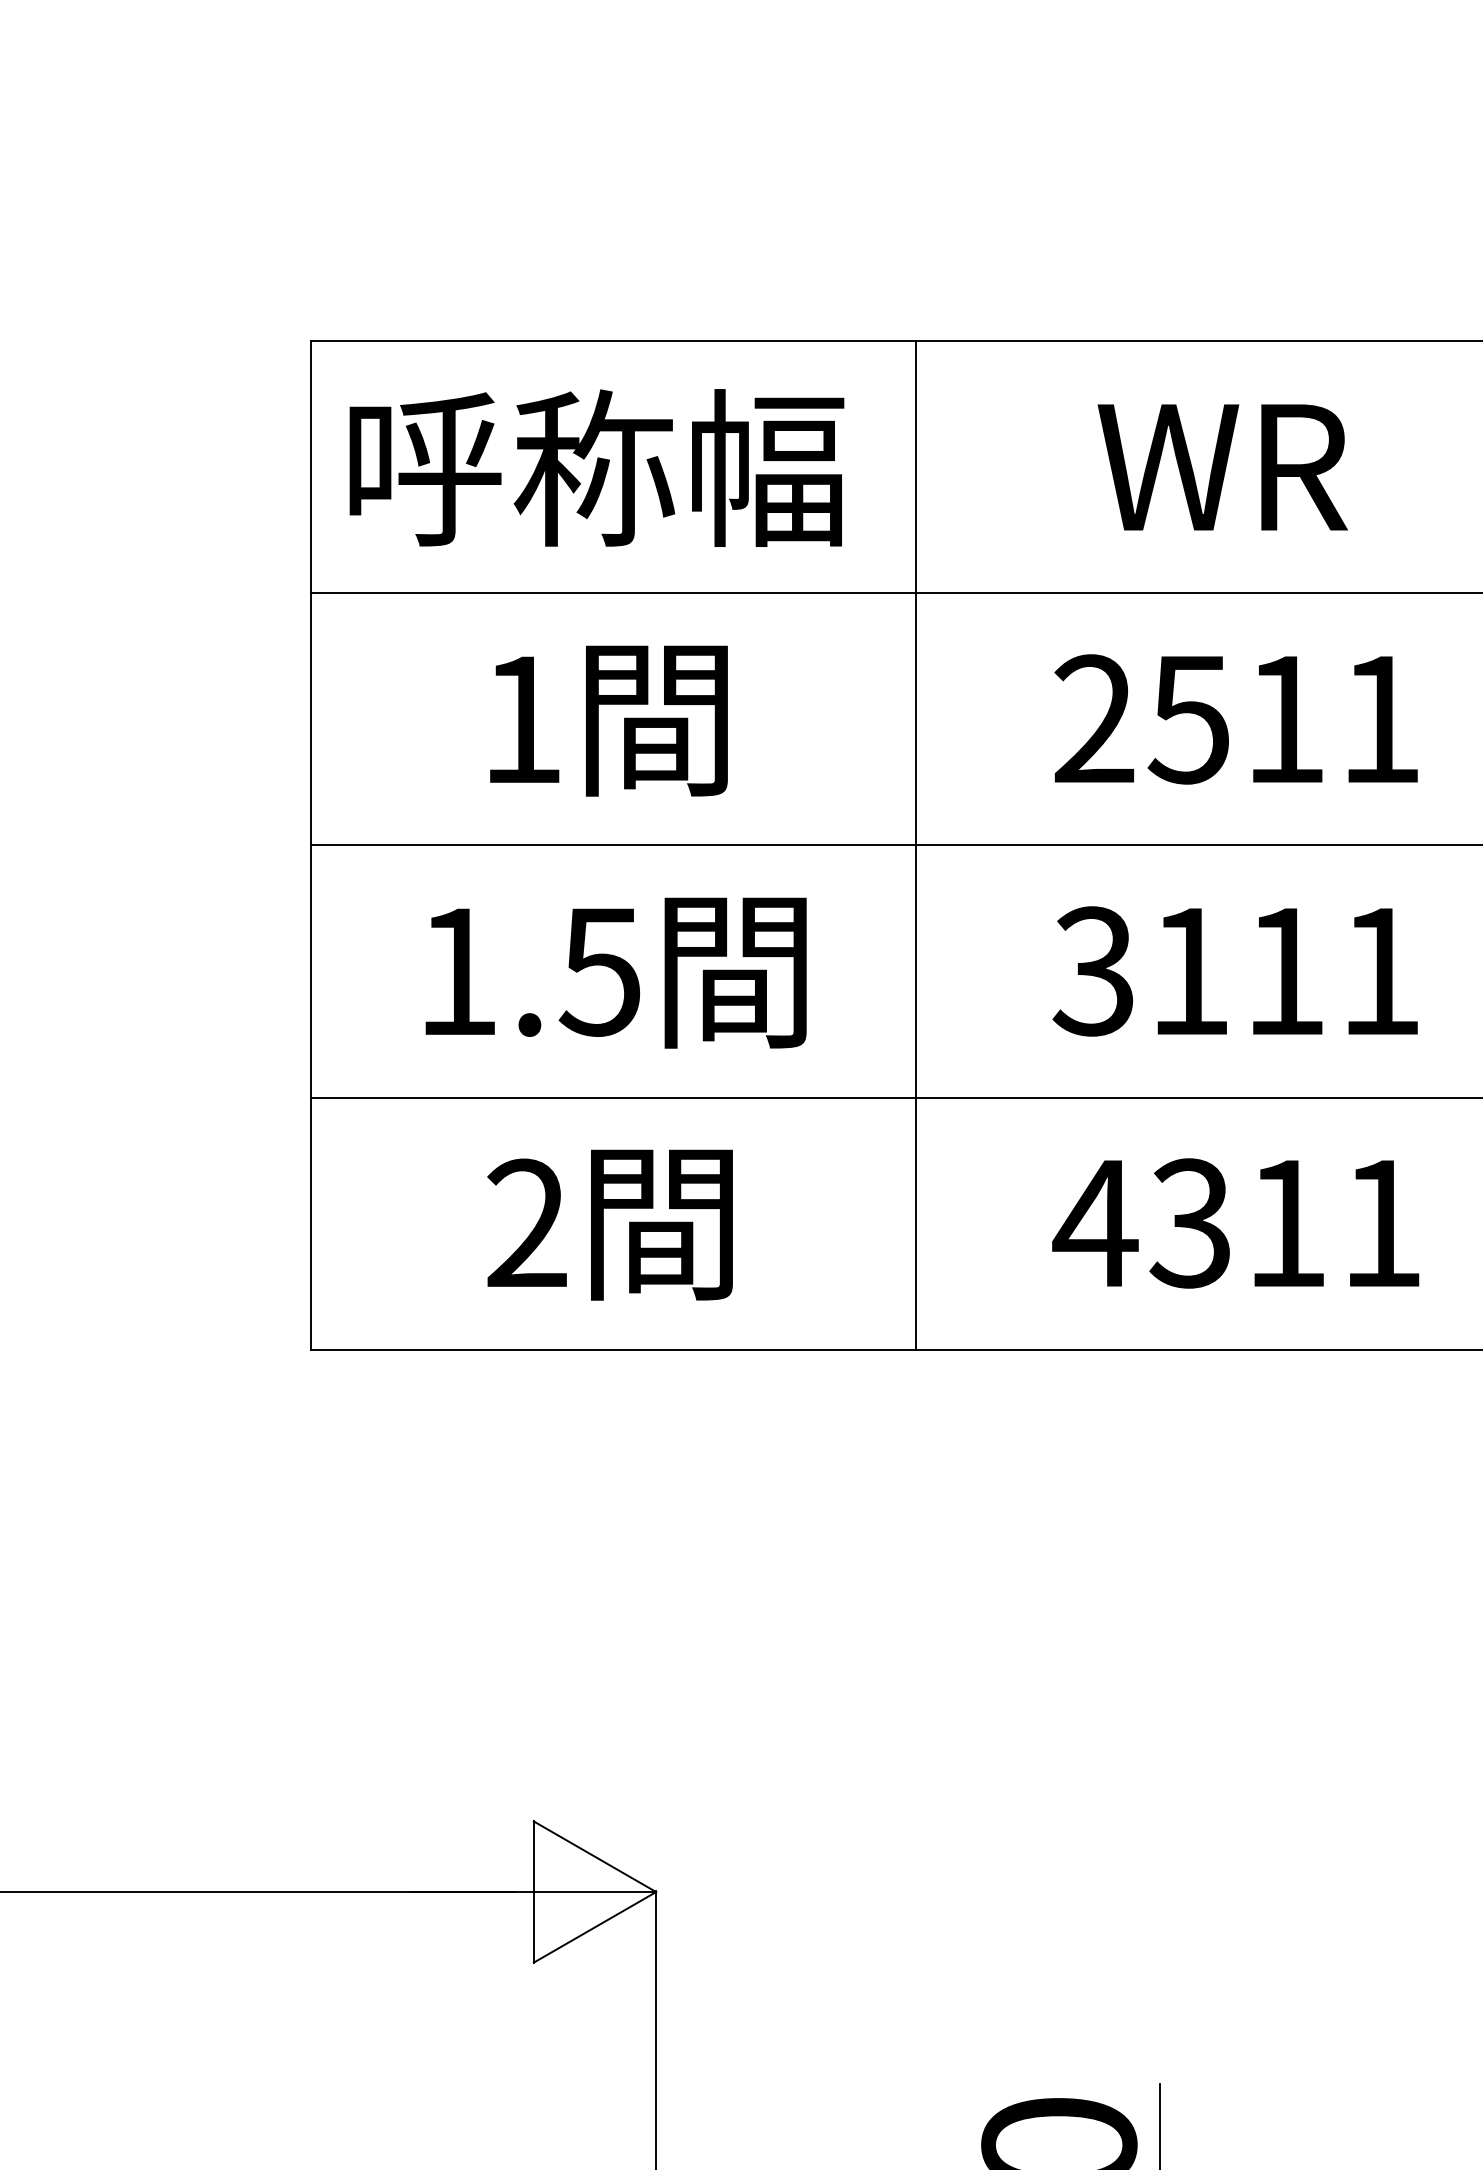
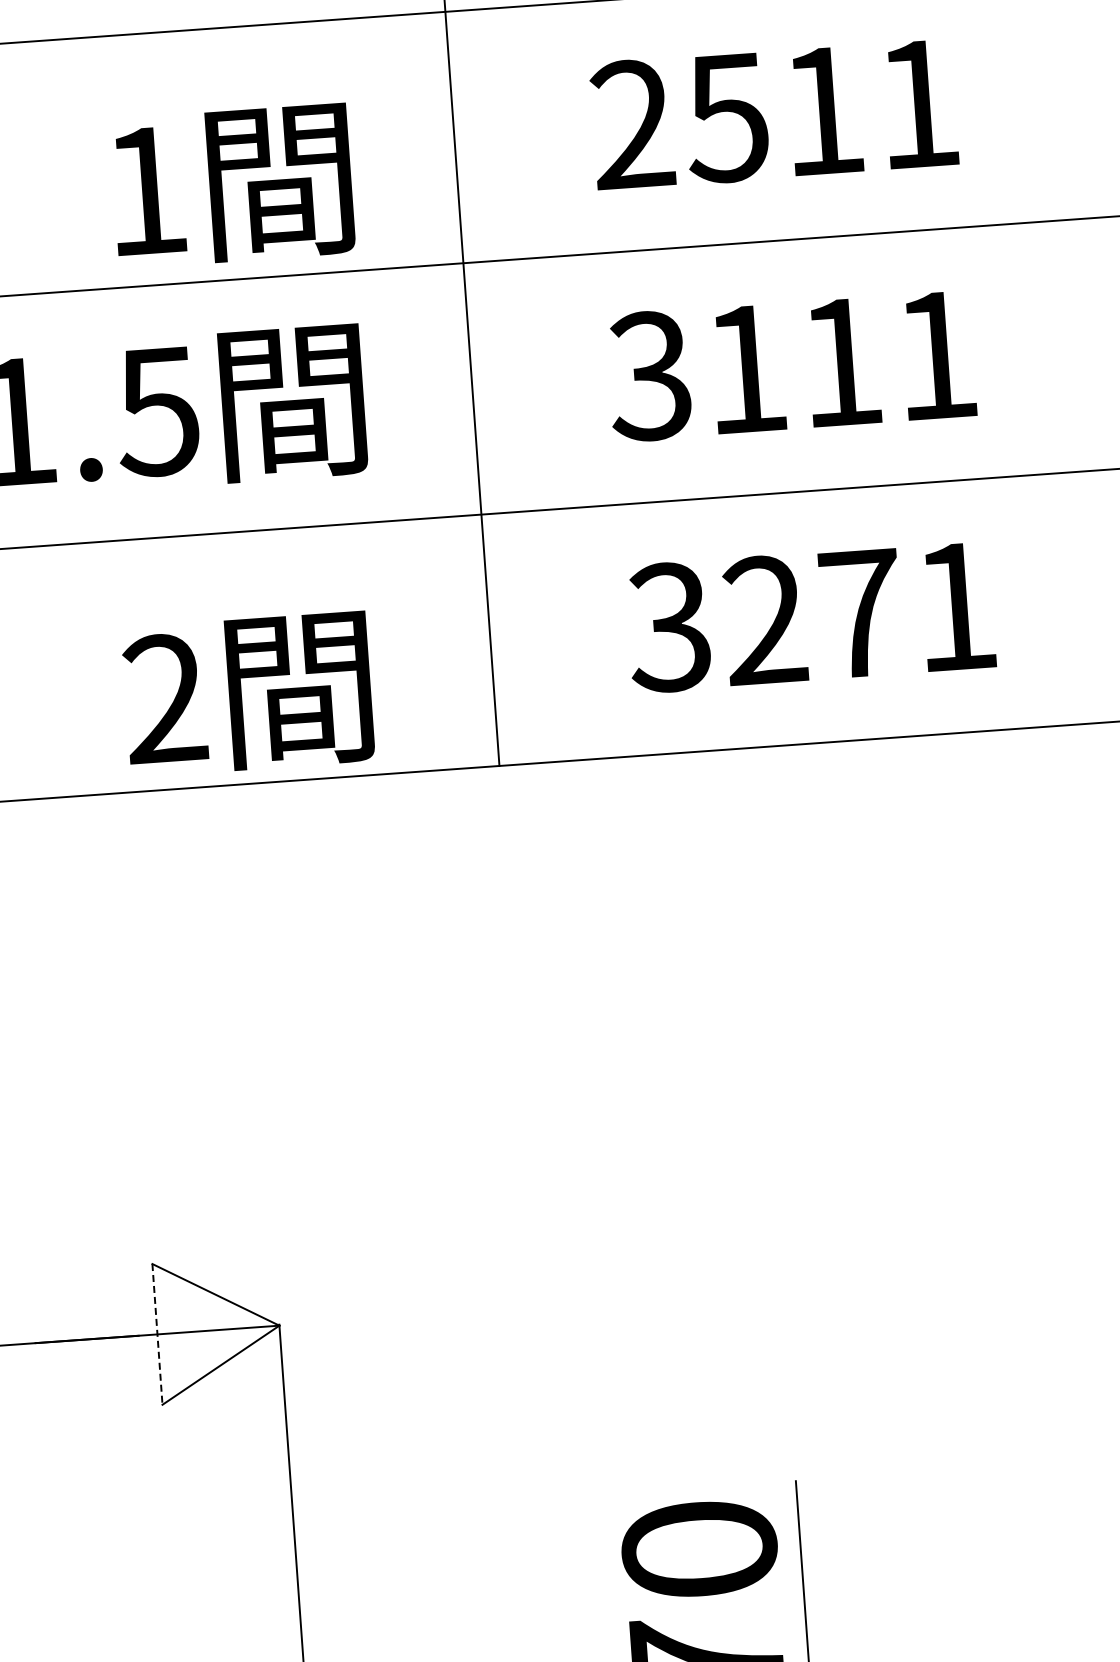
text: (608, 720) -> (232, 185), moved
text: (1189, 1223) -> (763, 620), 4311 -> 3271
text: (609, 1224) -> (247, 693), moved
line: (533, 1892) -> (157, 1334), solid -> dashed

